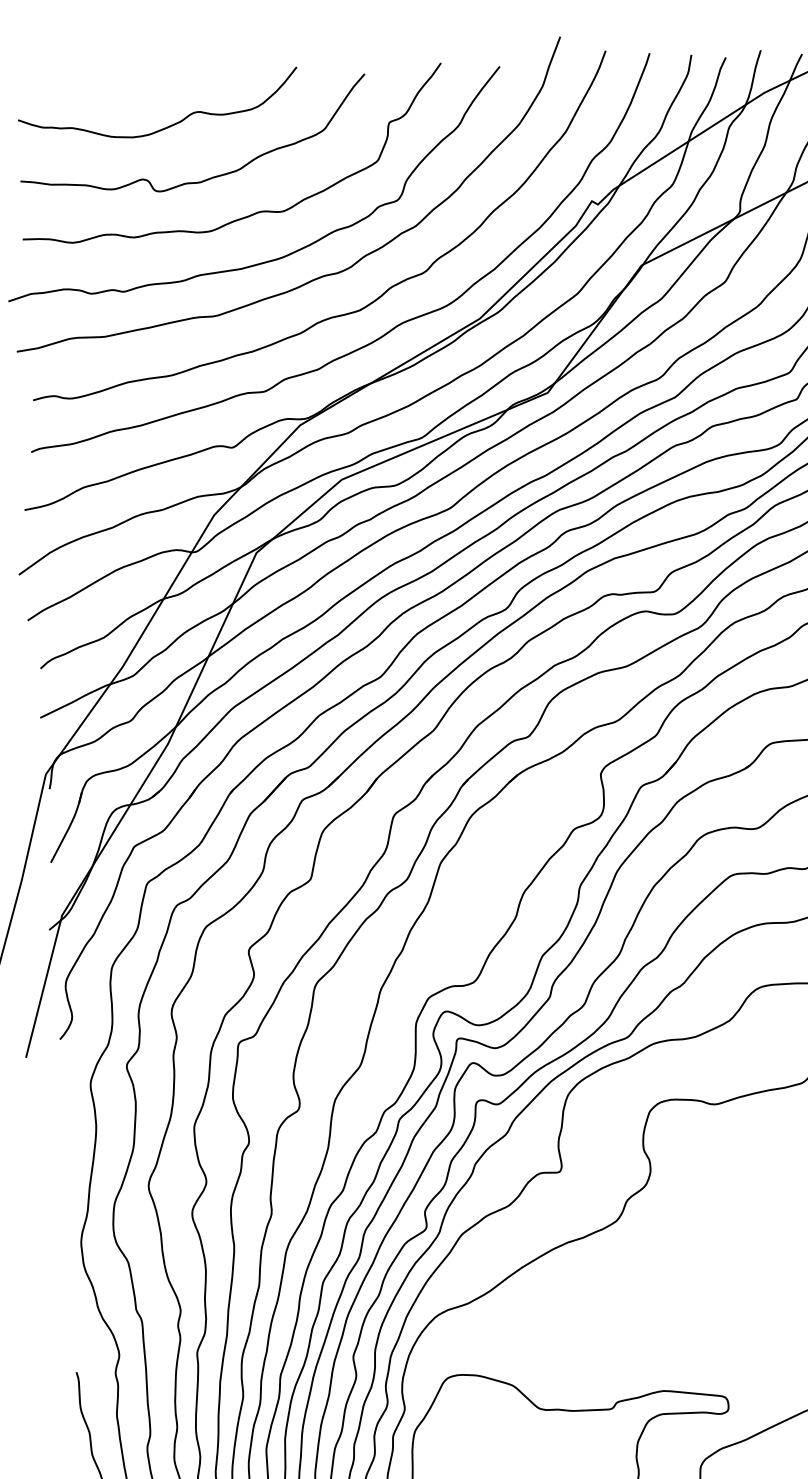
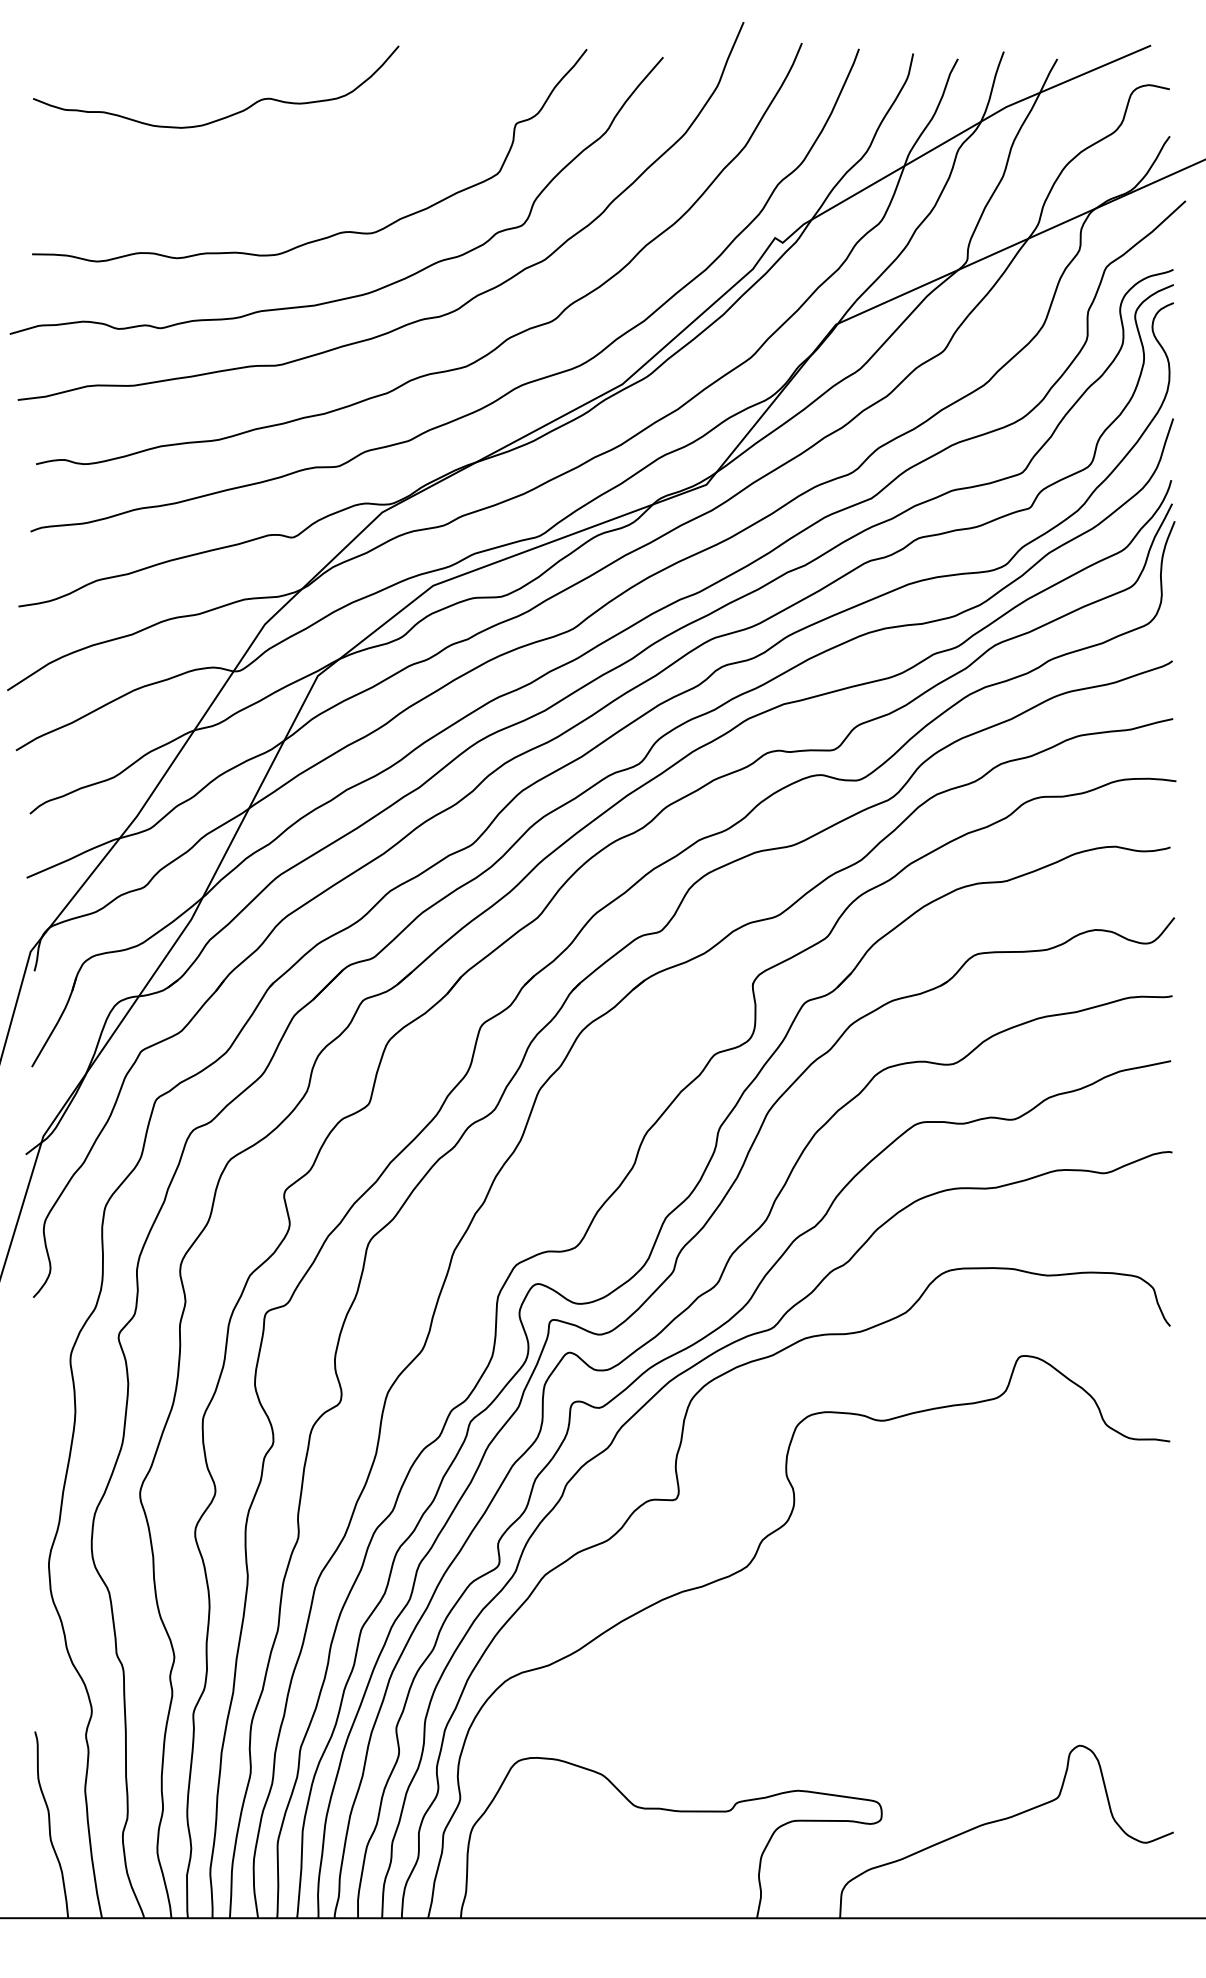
curve: (209, 178) -> (278, 185), removed

